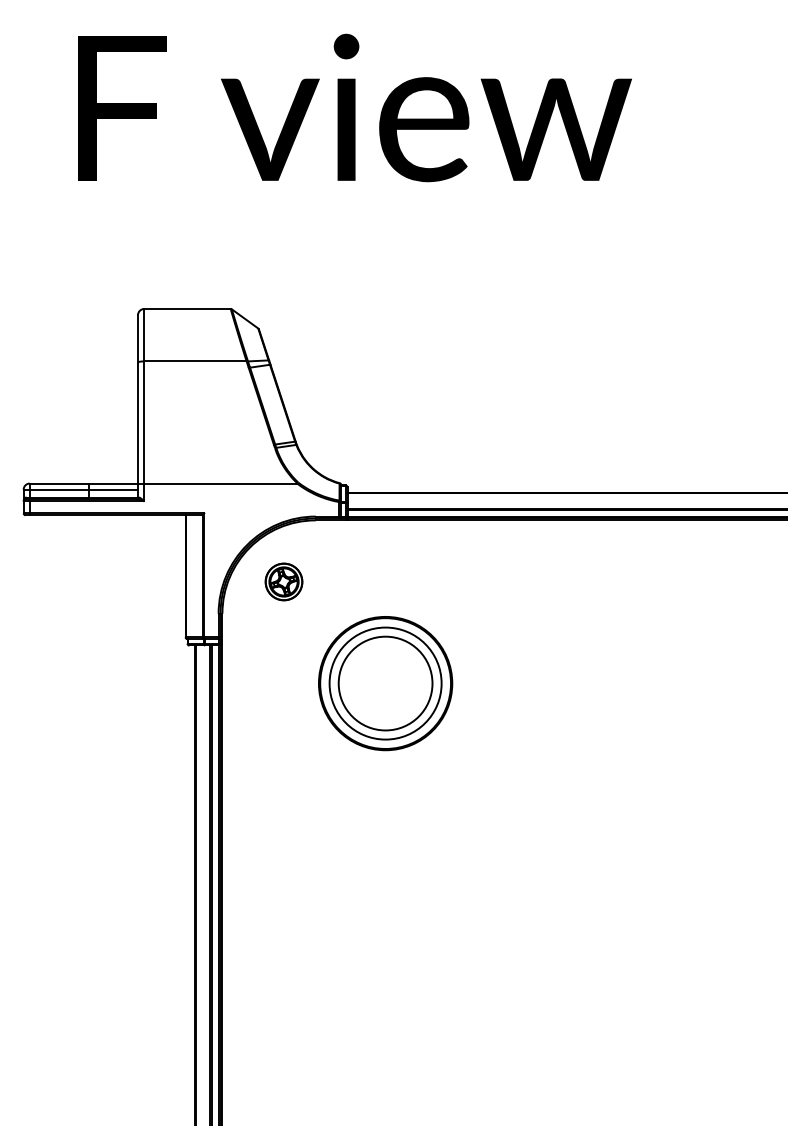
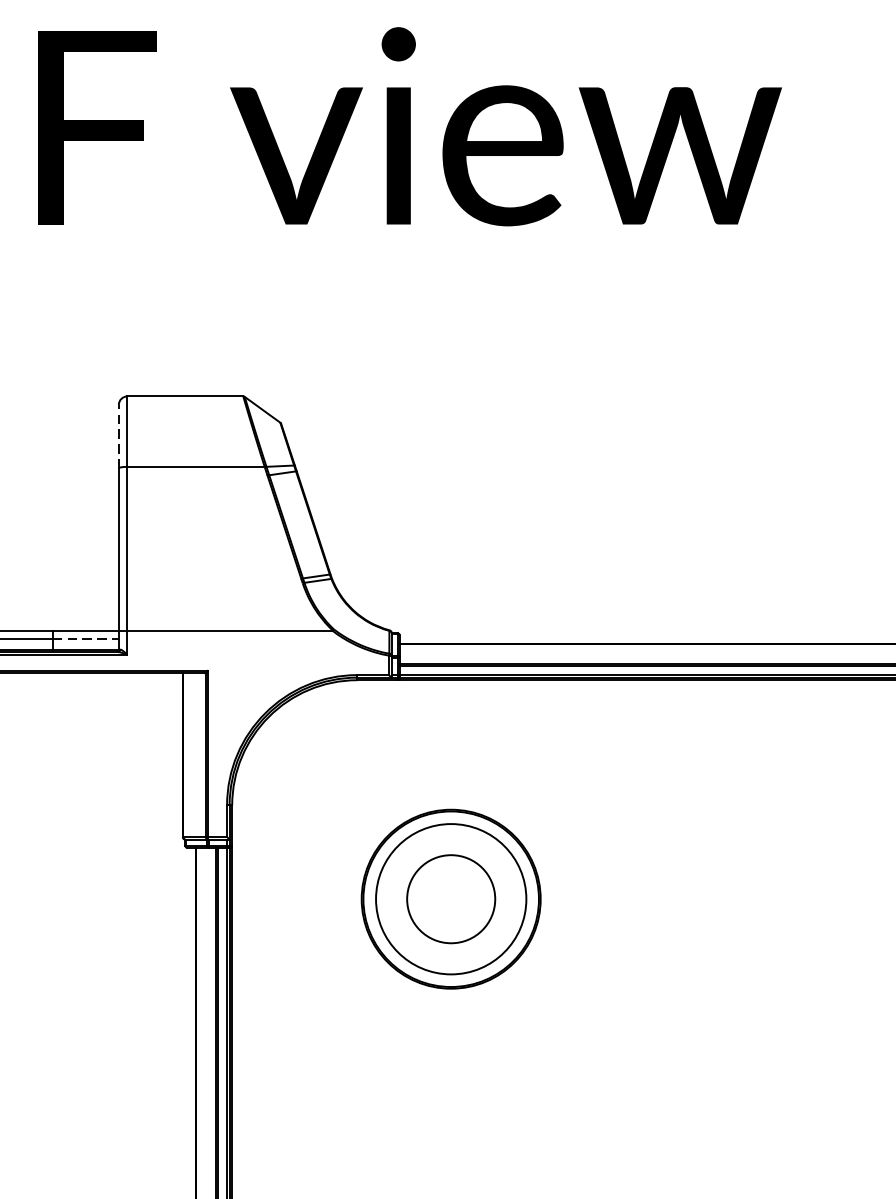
line: (137, 338) -> (118, 436), solid -> dashed
line: (113, 489) -> (85, 638), solid -> dashed
part: (283, 581) -> (314, 762), removed
circle: (385, 683) -> (451, 899), size x0.7

